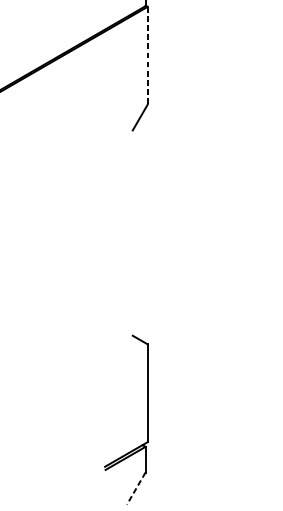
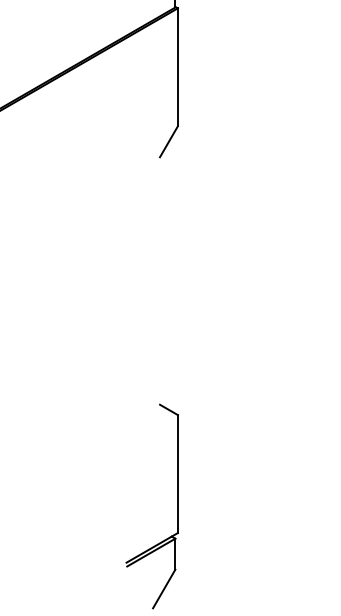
line: (147, 55) -> (177, 67), dashed -> solid
line: (135, 489) -> (163, 589), dashed -> solid

